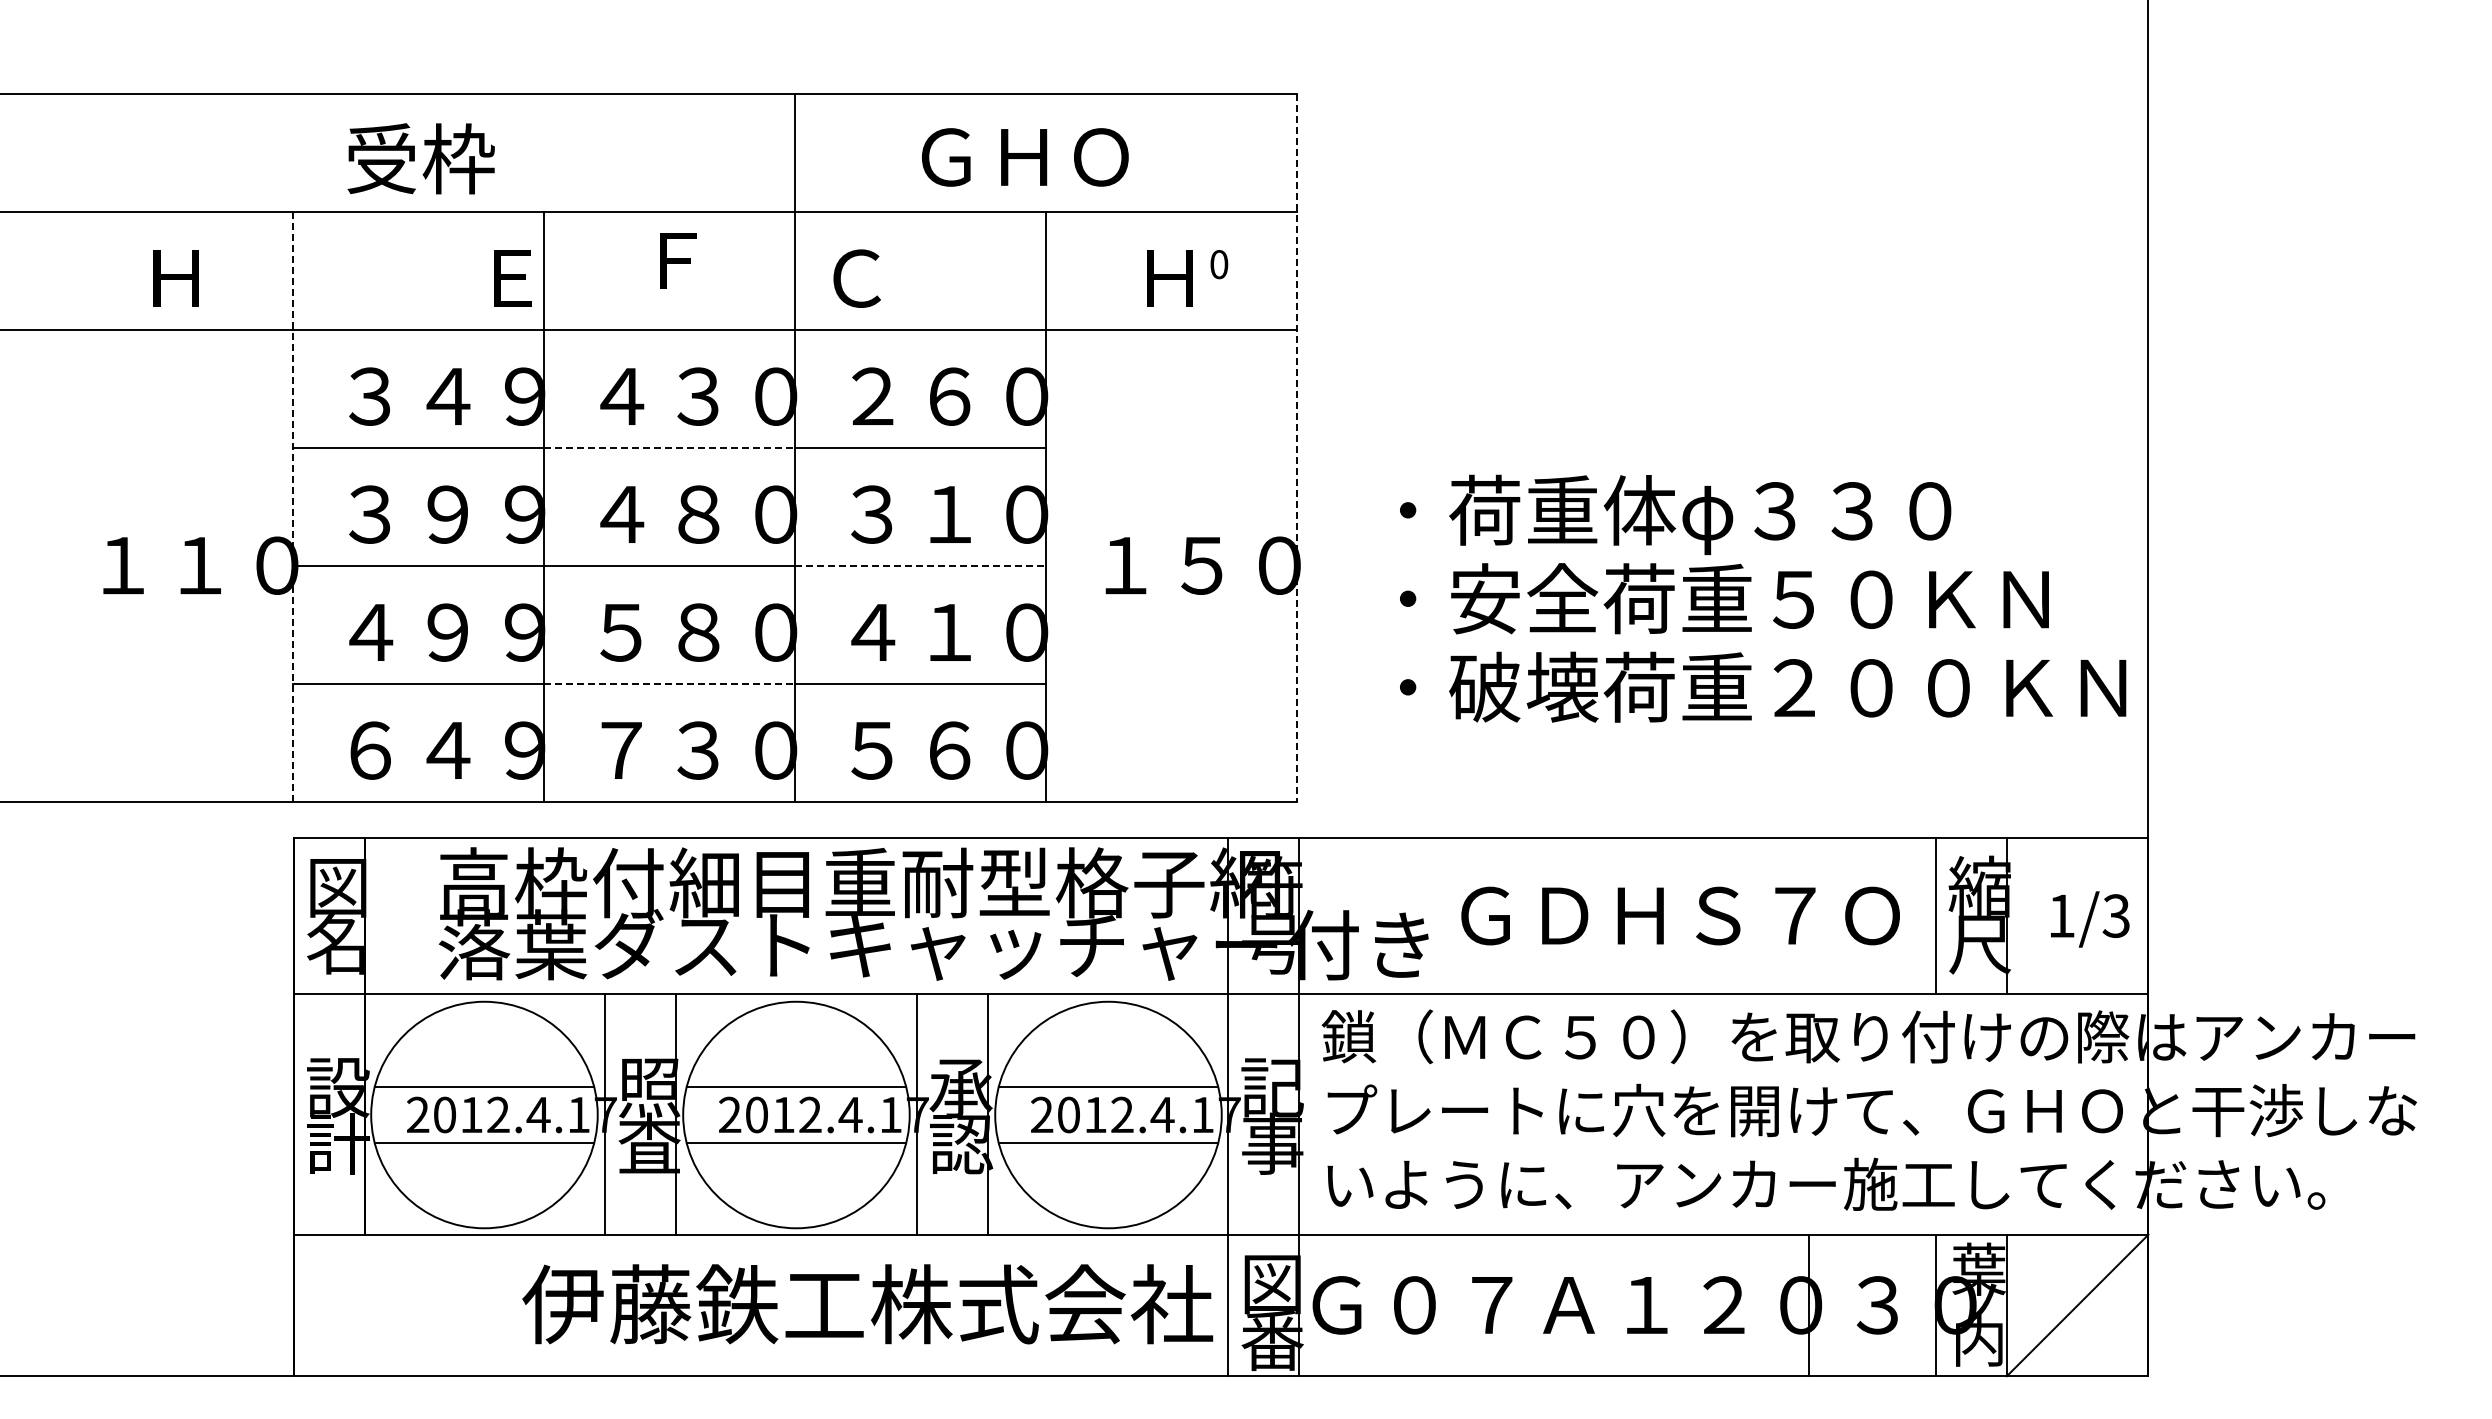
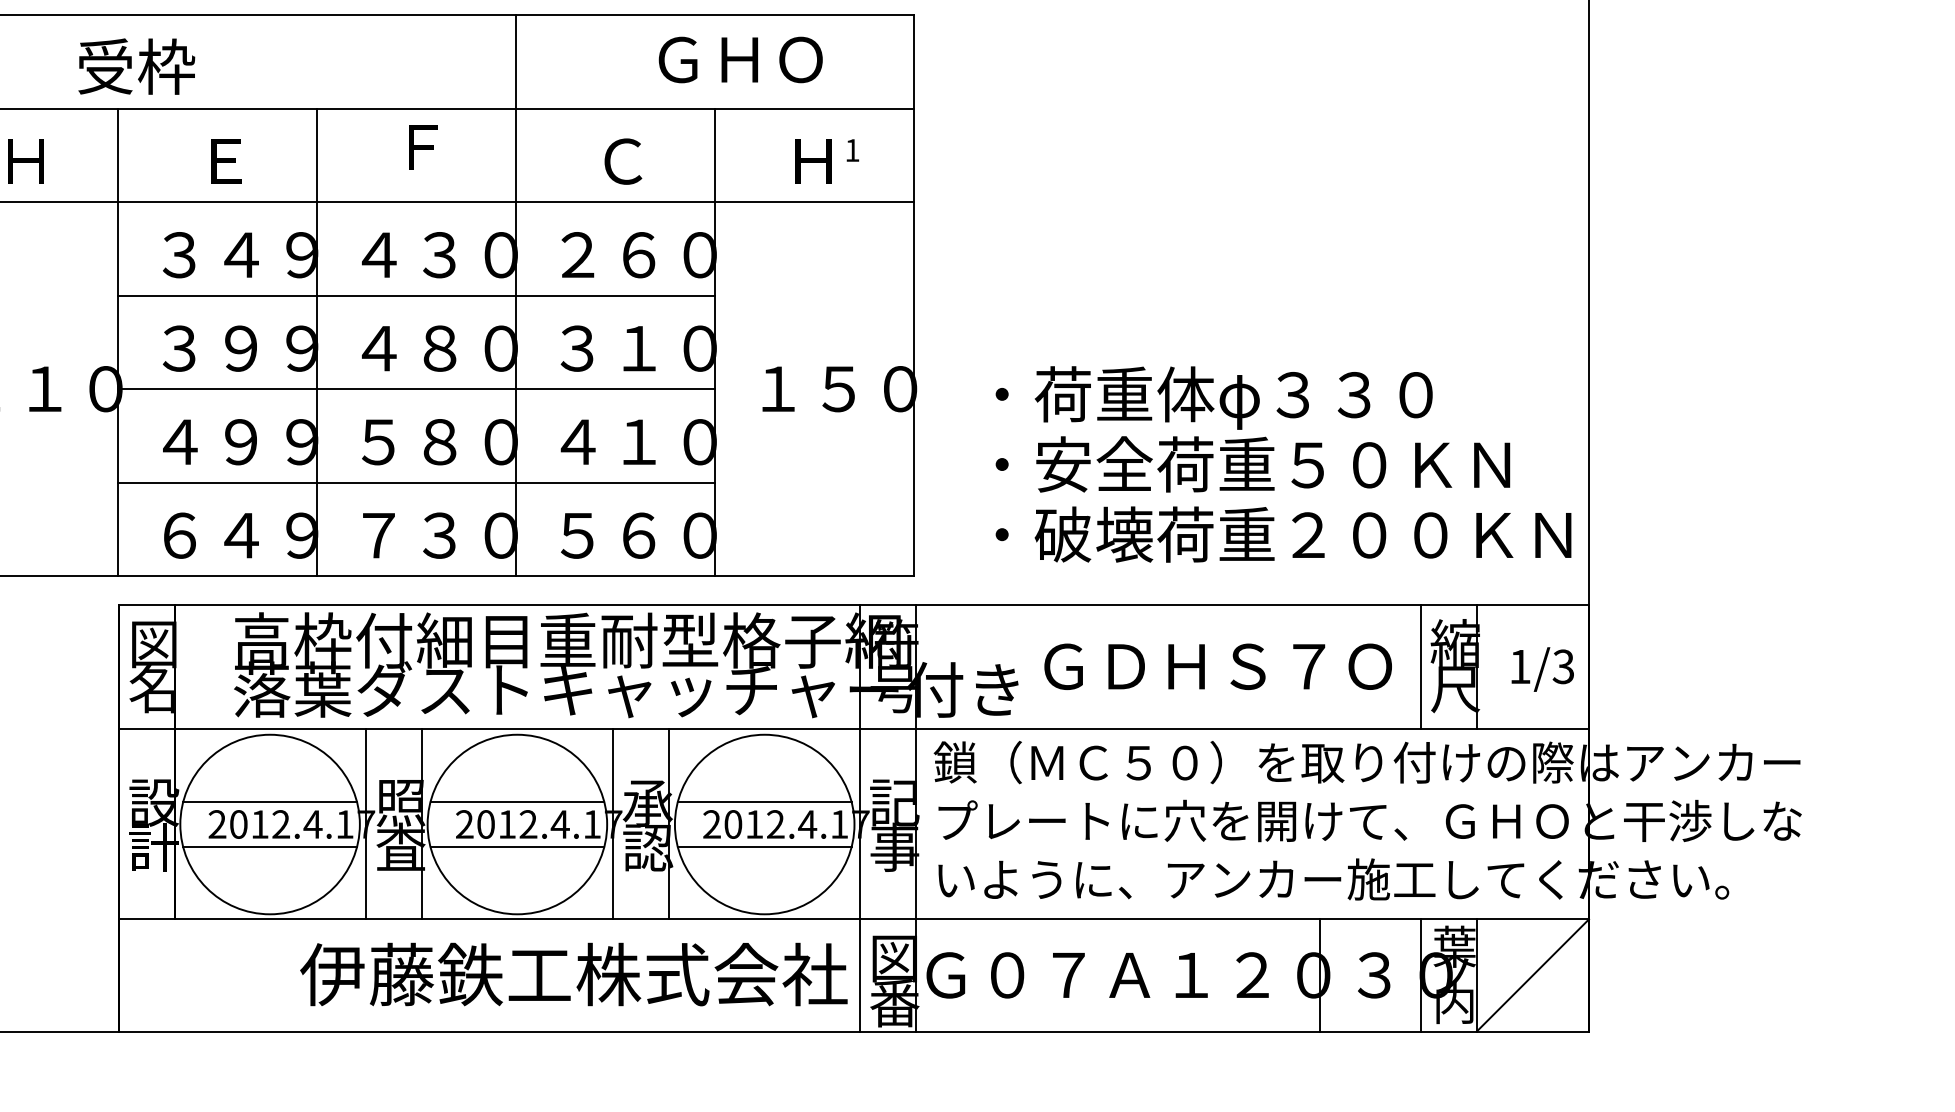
text: (1025, 157) -> (740, 60), moved
text: (420, 158) -> (136, 66), moved
text: (1219, 264) -> (852, 150), 0 -> 1
text: (512, 278) -> (225, 161), moved
text: (856, 278) -> (622, 161), moved
line: (669, 447) -> (416, 295), dashed -> solid
line: (1297, 447) -> (914, 295), dashed -> solid
line: (293, 506) -> (118, 342), dashed -> solid
line: (920, 565) -> (615, 388), dashed -> solid
text: (1763, 598) -> (1283, 464), moved
line: (669, 683) -> (416, 482), dashed -> solid

